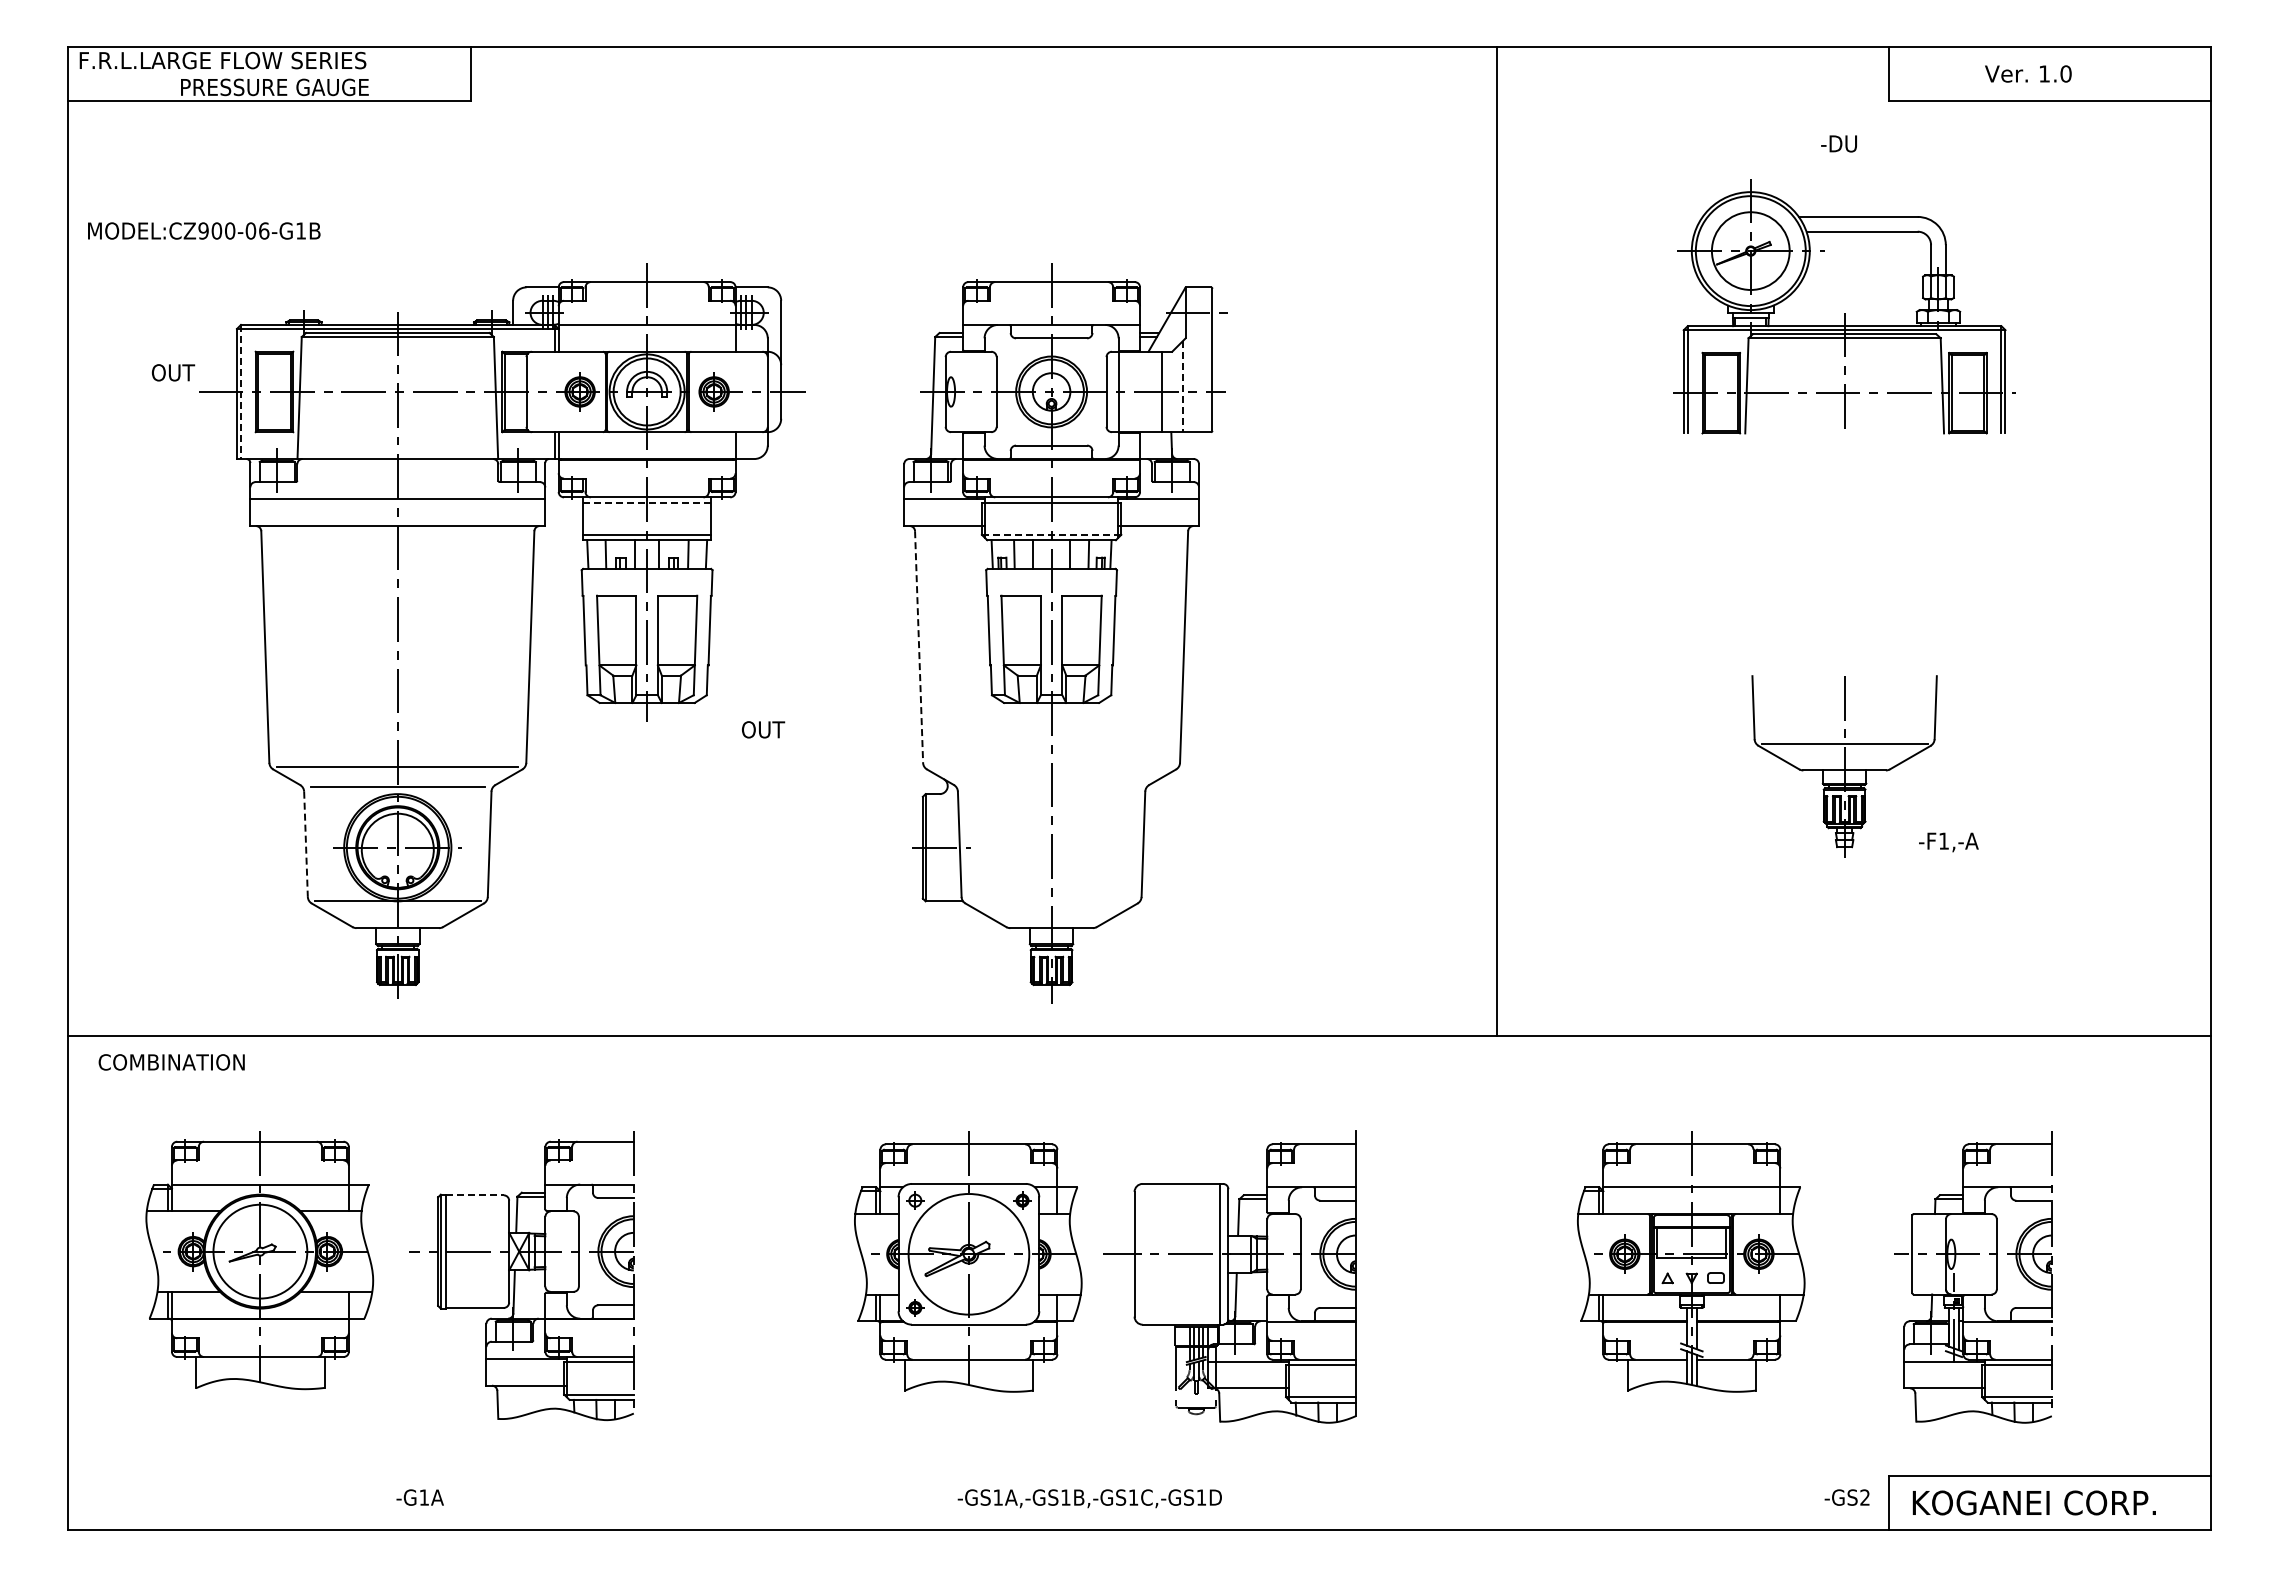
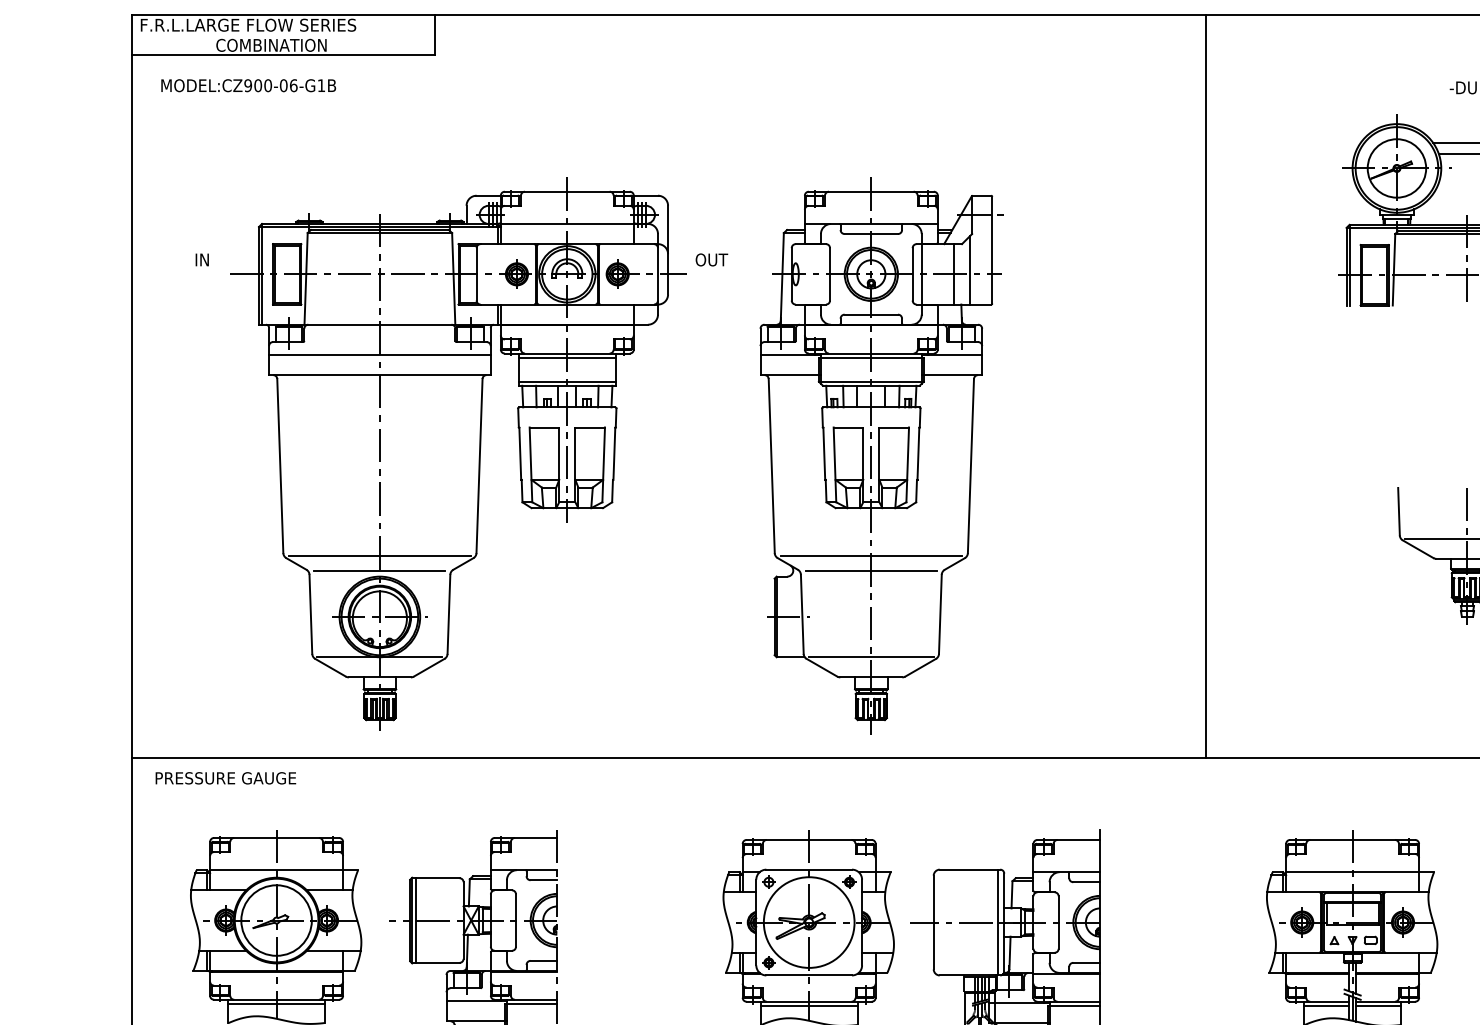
text: (274, 87) -> (287, 45), PRESSURE GAUGE -> COMBINATION
text: (204, 230) -> (248, 85), moved
text: (173, 372) -> (211, 259), OUT -> IN
line: (1182, 386) -> (969, 270), dashed -> solid
line: (241, 392) -> (262, 274), dashed -> solid
line: (646, 502) -> (566, 357), dashed -> solid
line: (1051, 534) -> (871, 381), dashed -> solid
line: (919, 647) -> (772, 466), dashed -> solid
text: (763, 729) -> (711, 259), moved
line: (1051, 767) -> (871, 556), added
line: (1051, 787) -> (871, 571), added
line: (306, 844) -> (311, 614), dashed -> solid
line: (1051, 901) -> (871, 657), added
text: (192, 1062) -> (225, 778), COMBINATION -> PRESSURE GAUGE
line: (474, 1195) -> (437, 878), dashed -> solid
line: (260, 1362) -> (276, 1003), added
line: (968, 1365) -> (808, 1006), added
line: (1657, 1365) -> (1326, 1006), added
line: (1726, 1365) -> (1378, 1006), added

